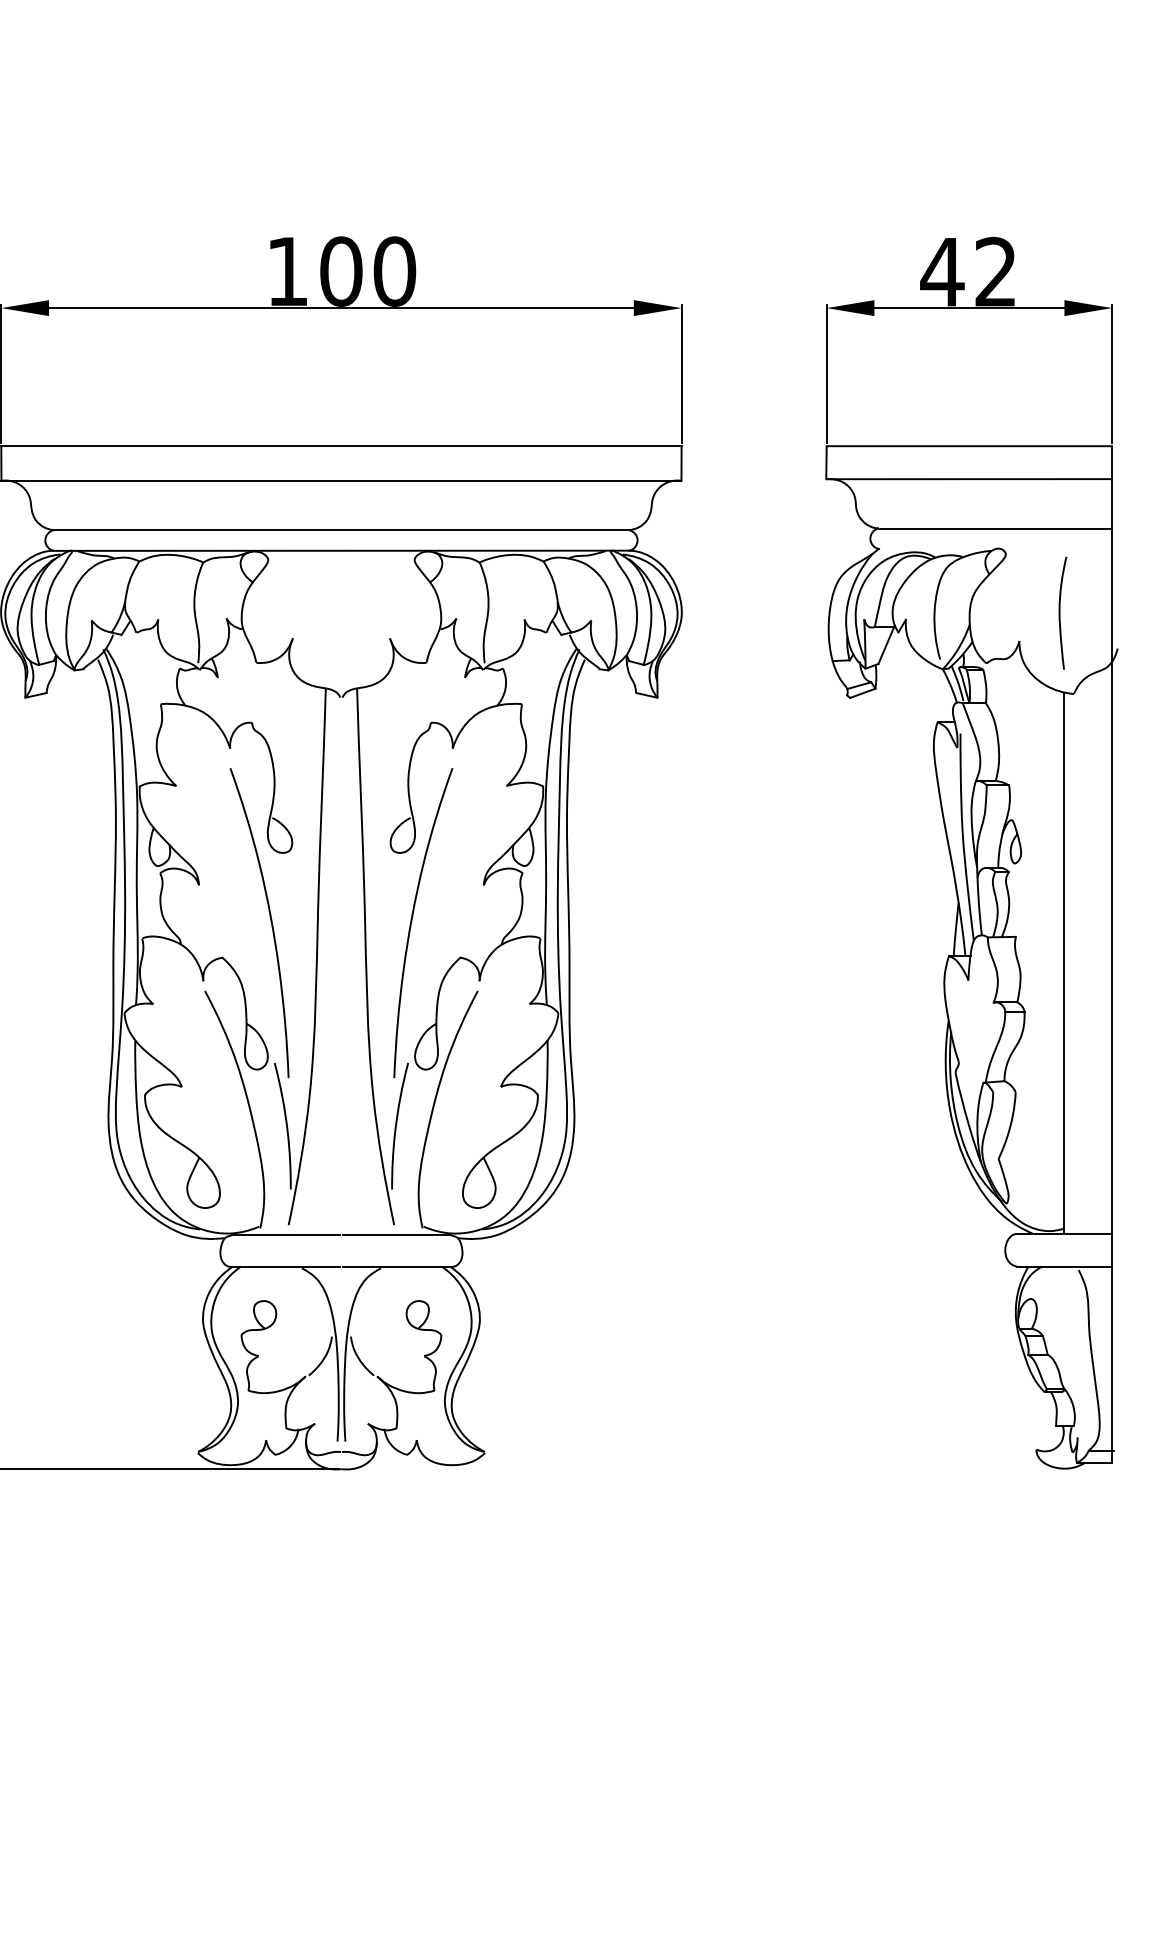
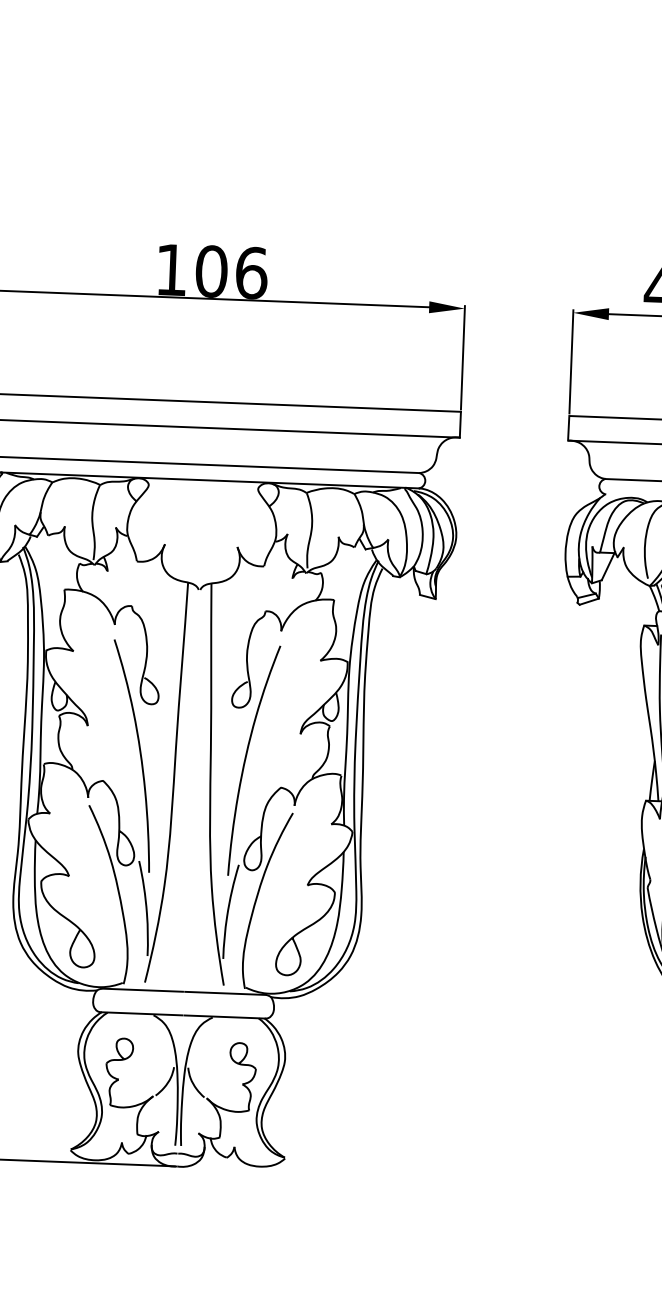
text: (394, 271) -> (251, 273), 100 -> 106

